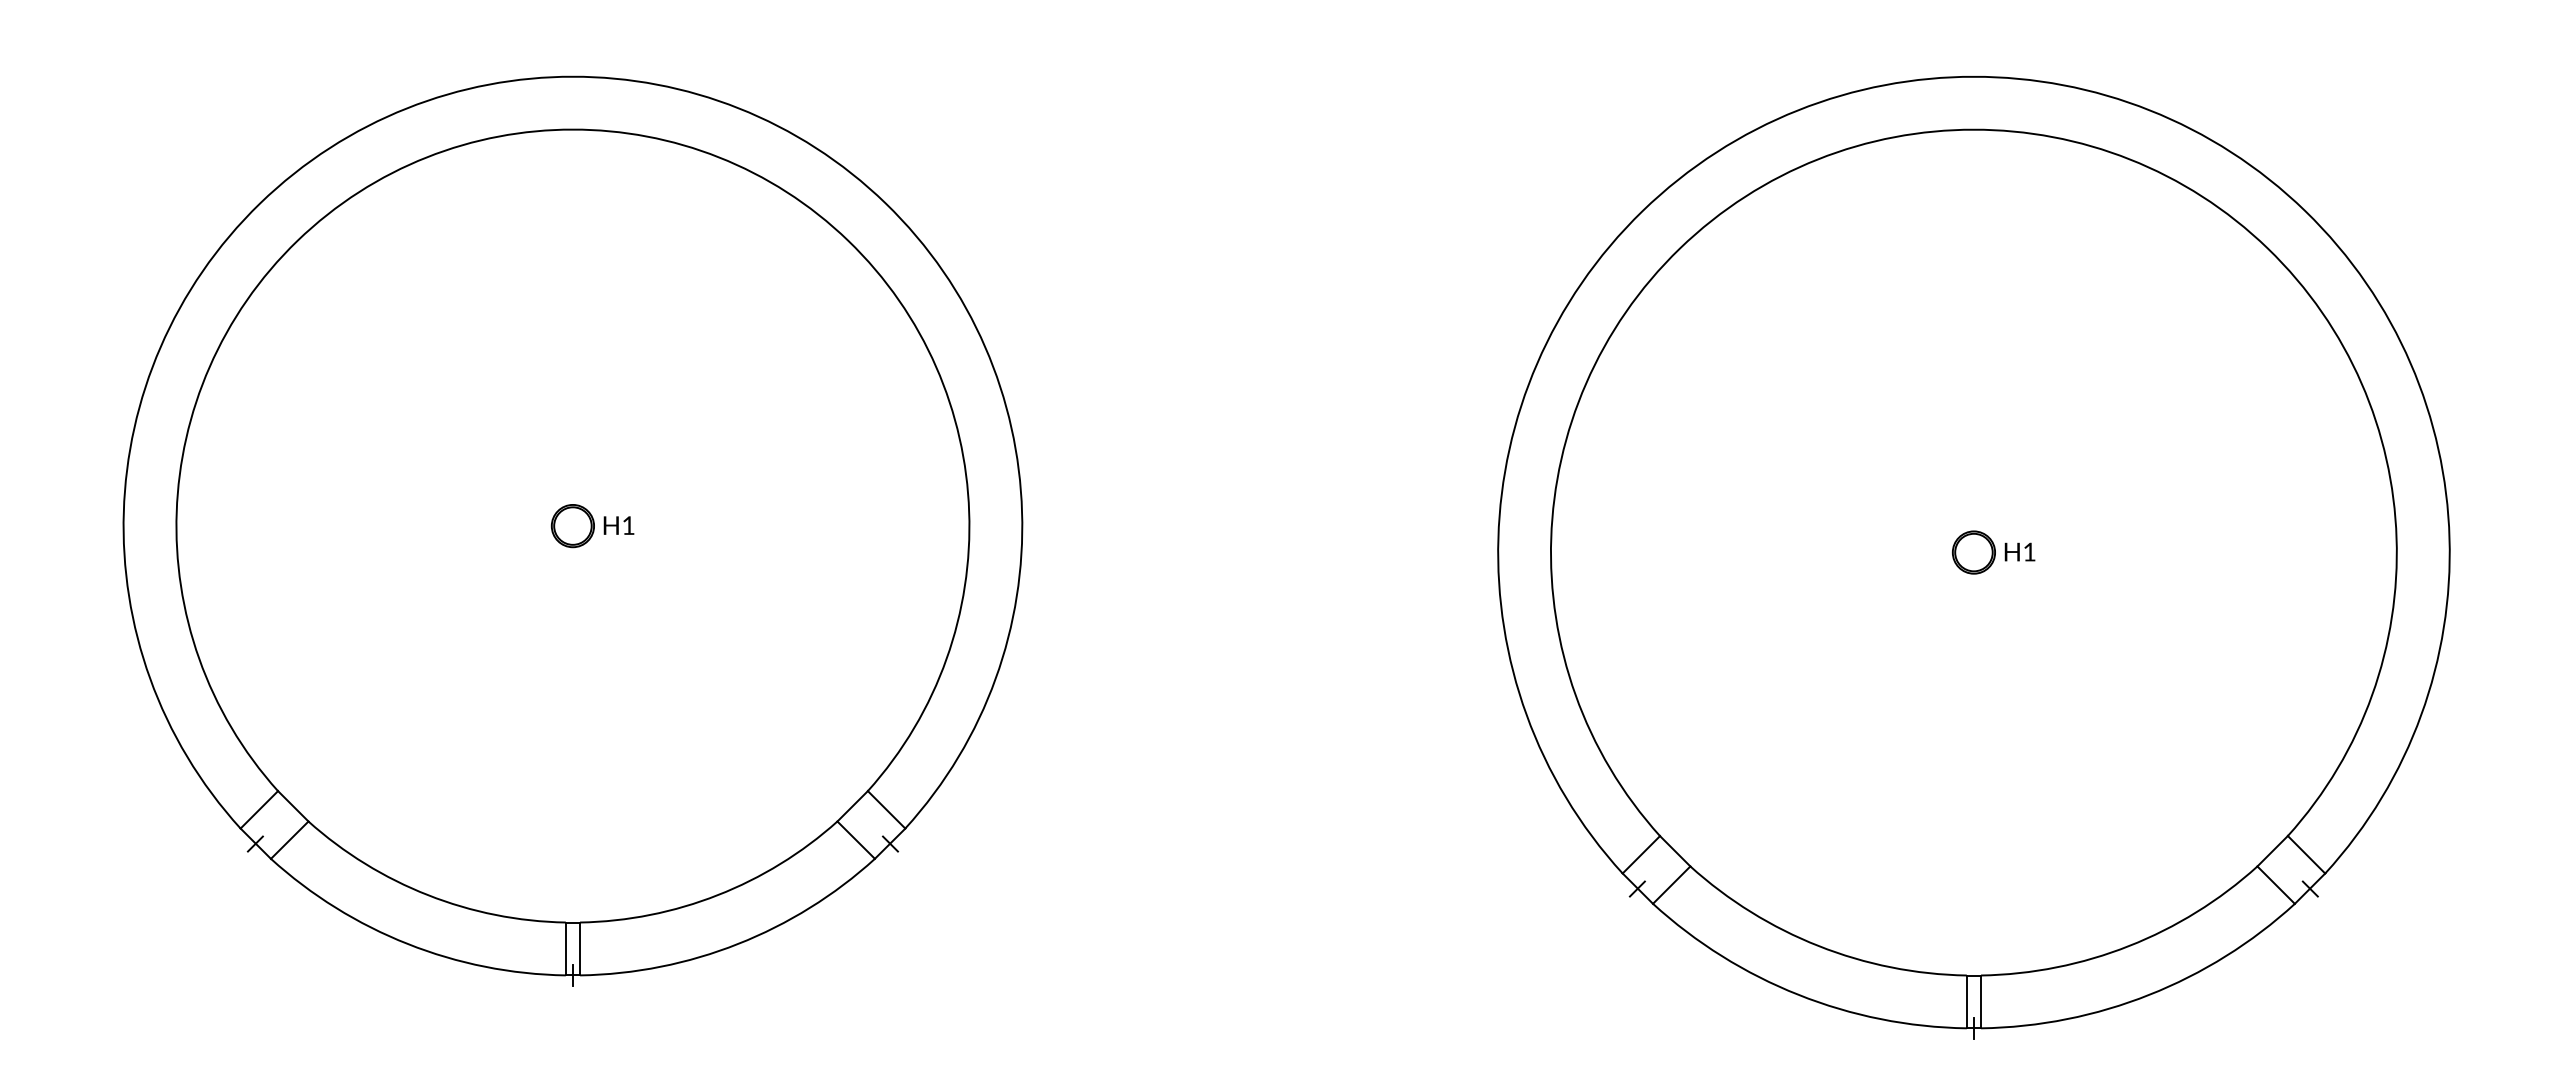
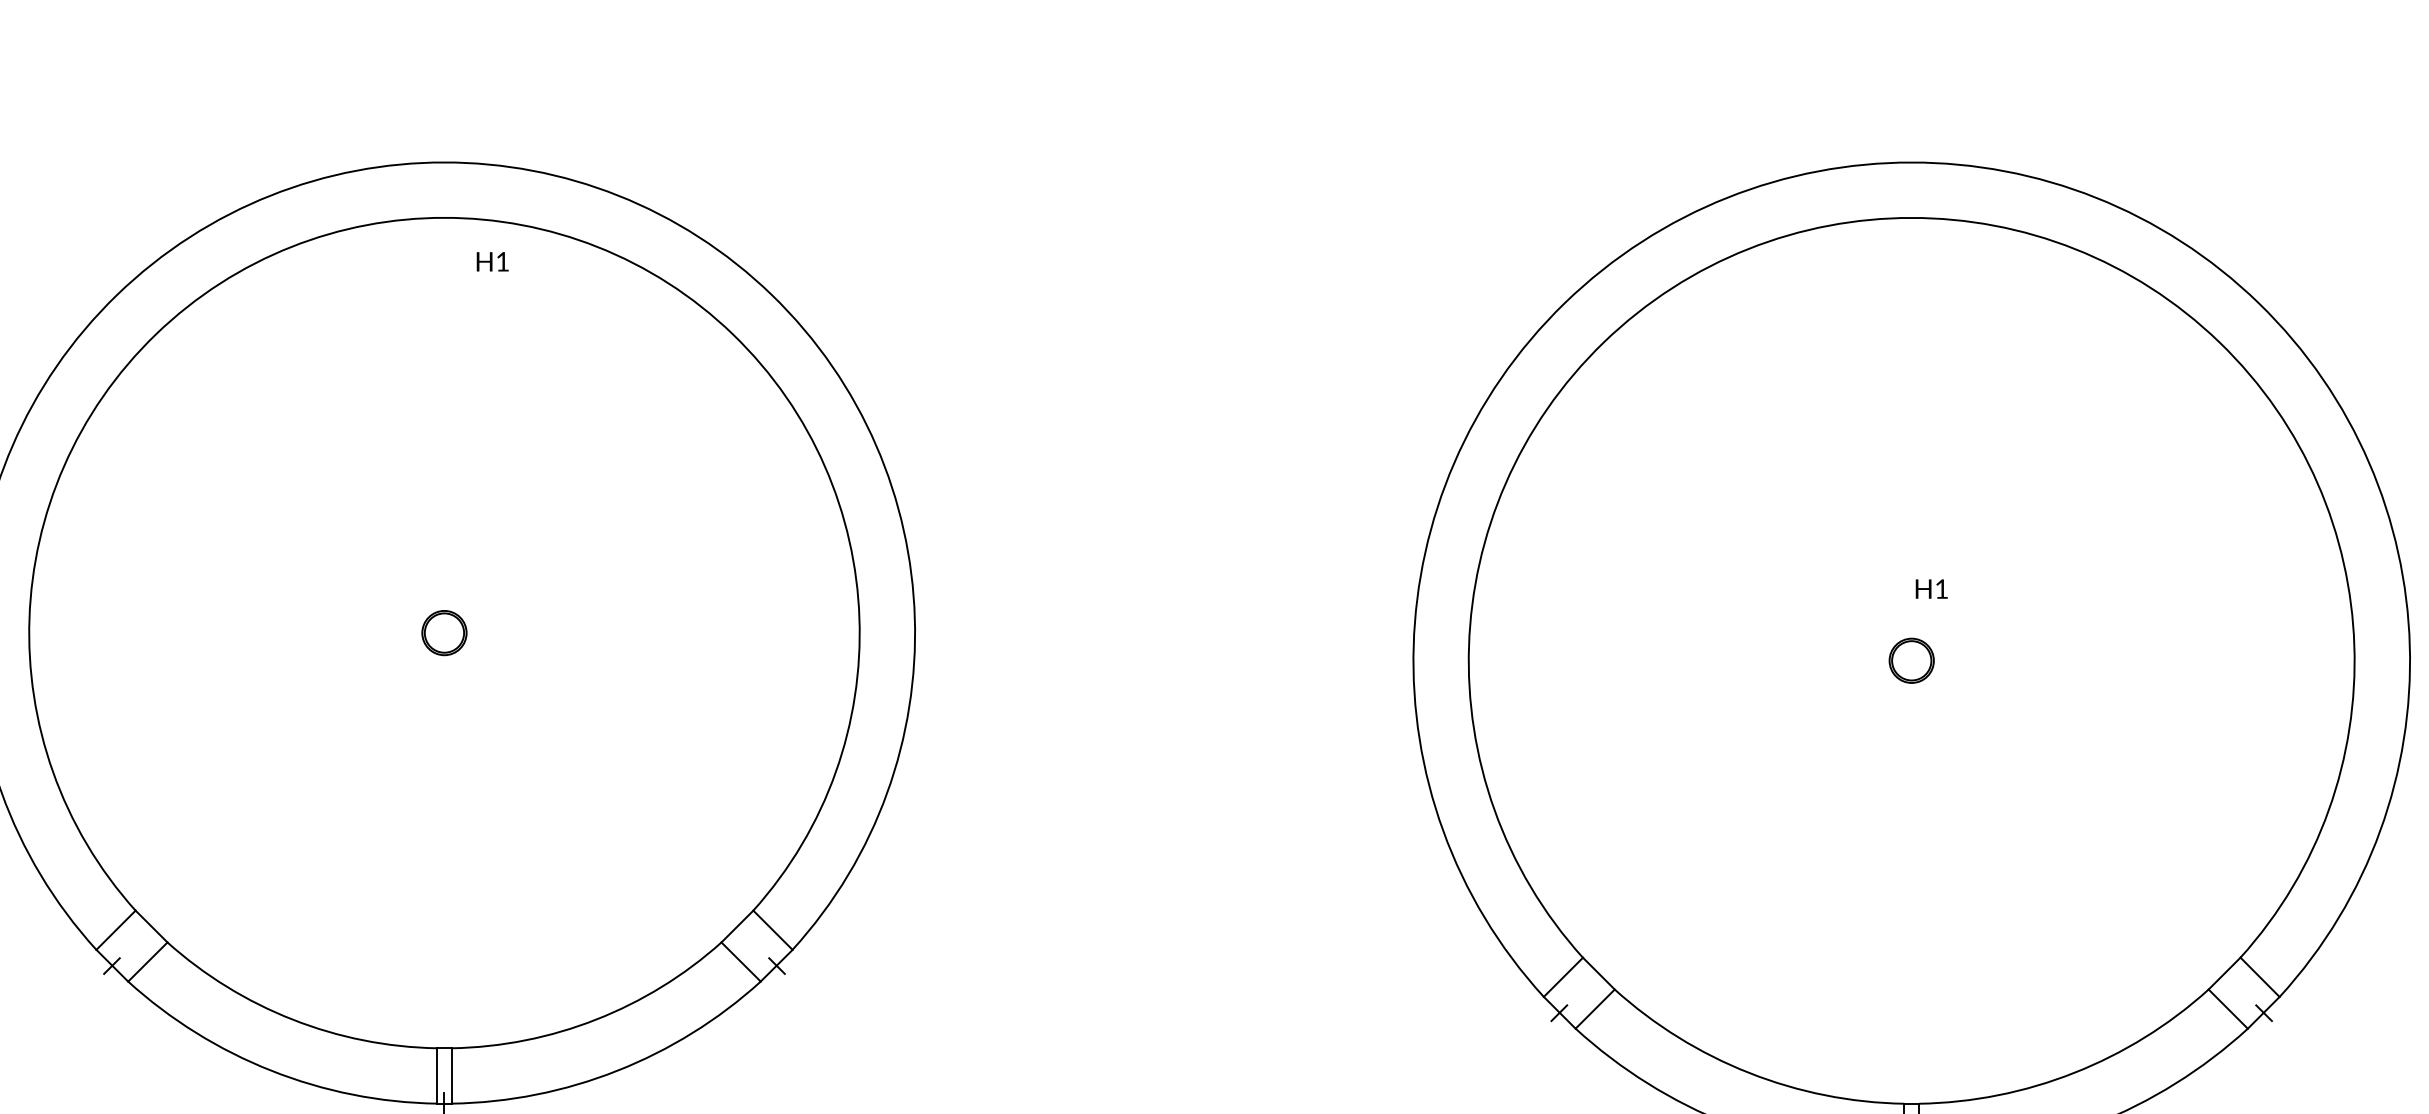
text: (618, 525) -> (492, 261), moved
text: (2019, 551) -> (1931, 588), moved

